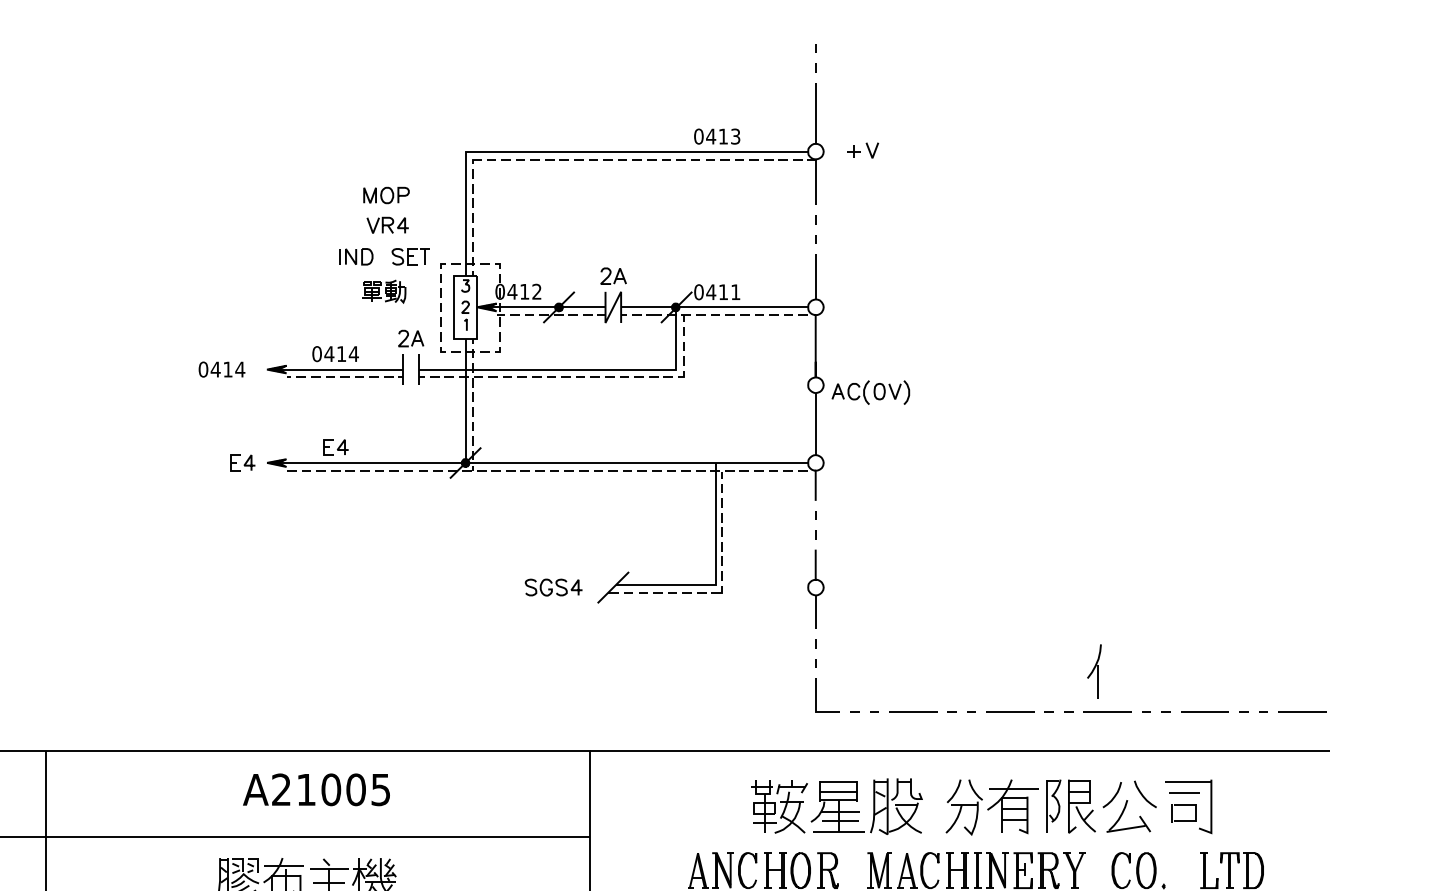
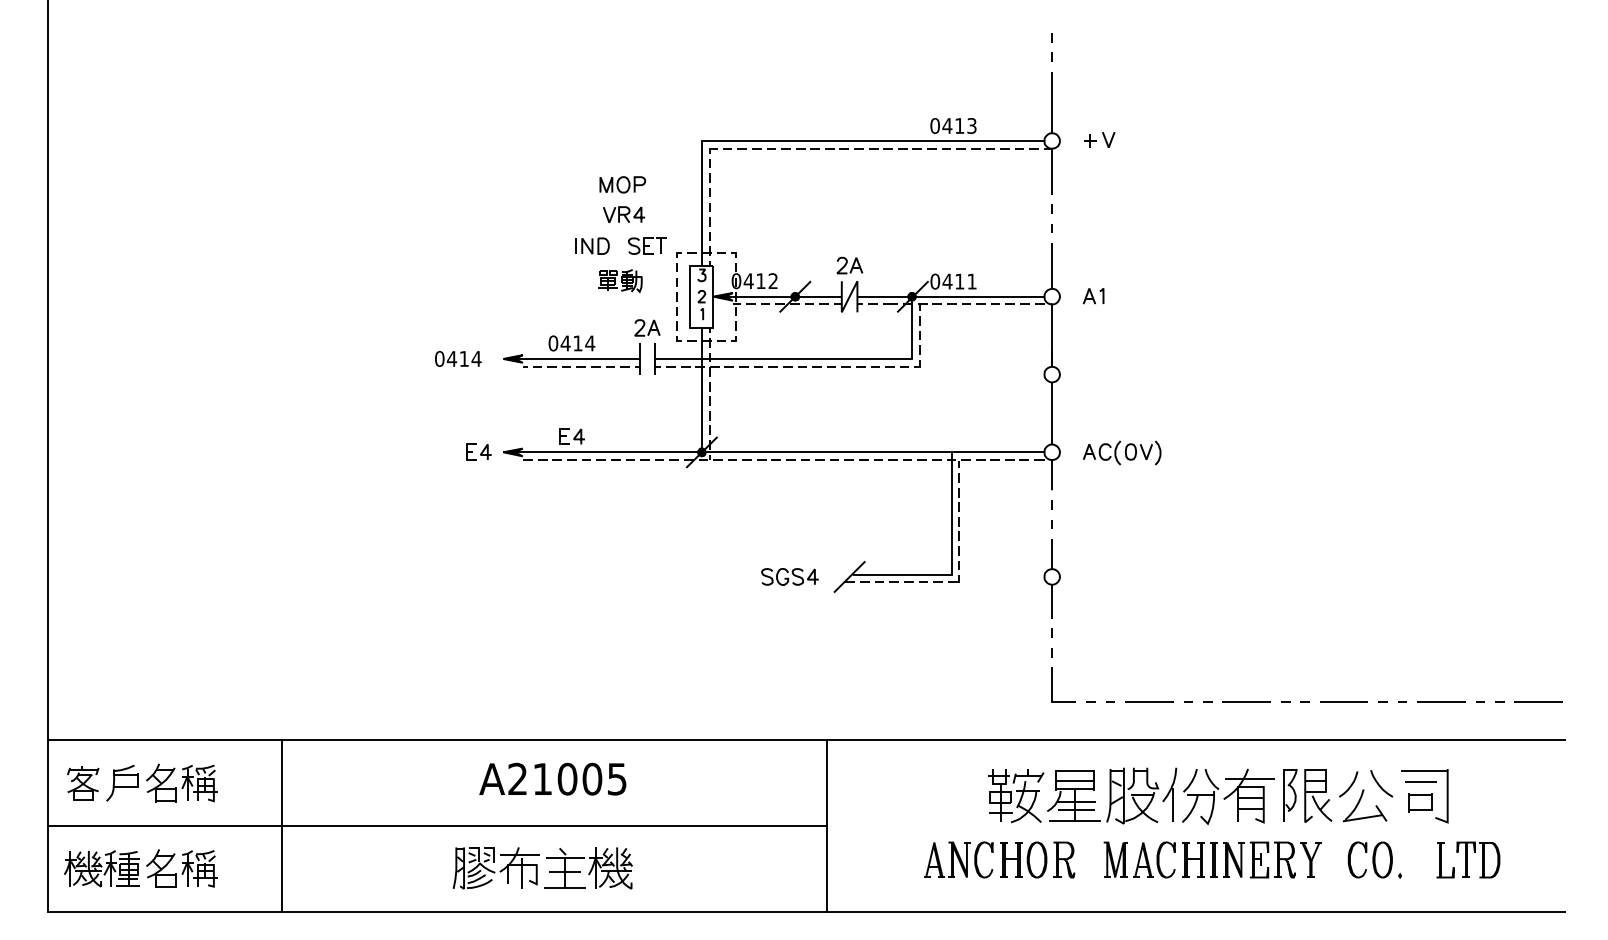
part: (857, 307) -> (1093, 296), added
part: (871, 392) -> (1122, 452), moved
part: (1094, 671) -> (1169, 794), moved

